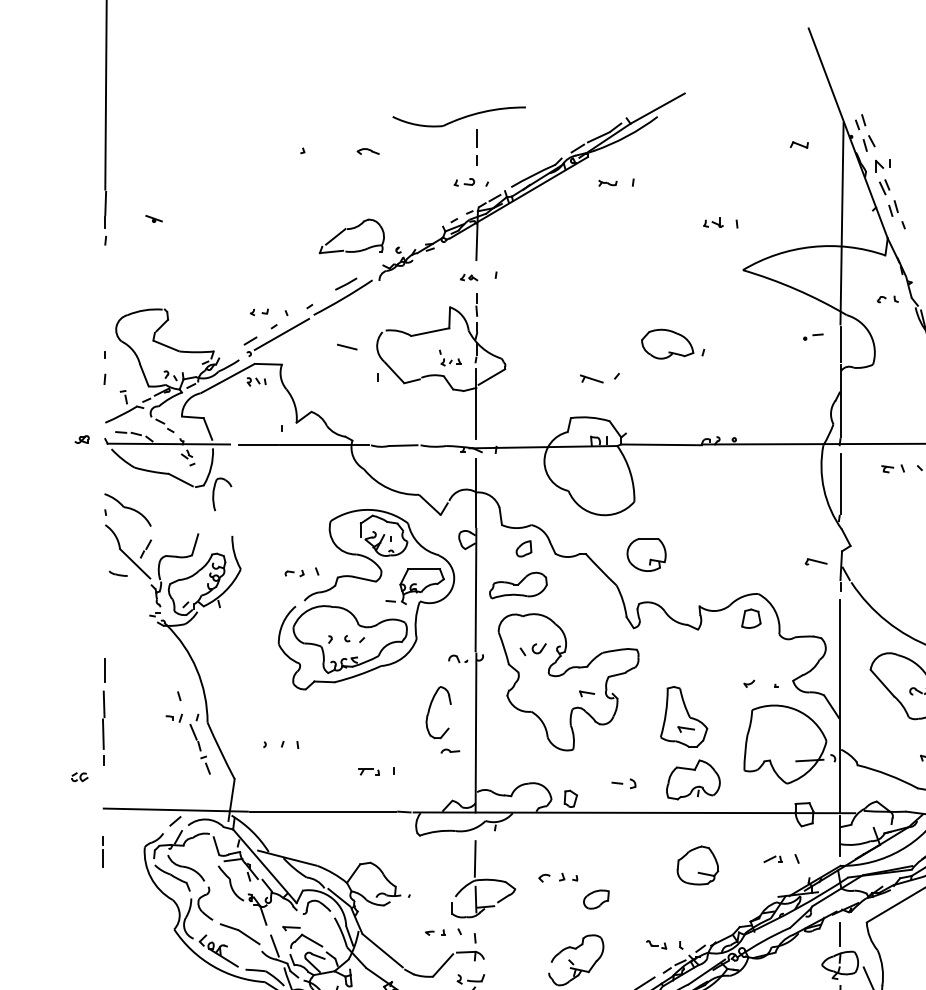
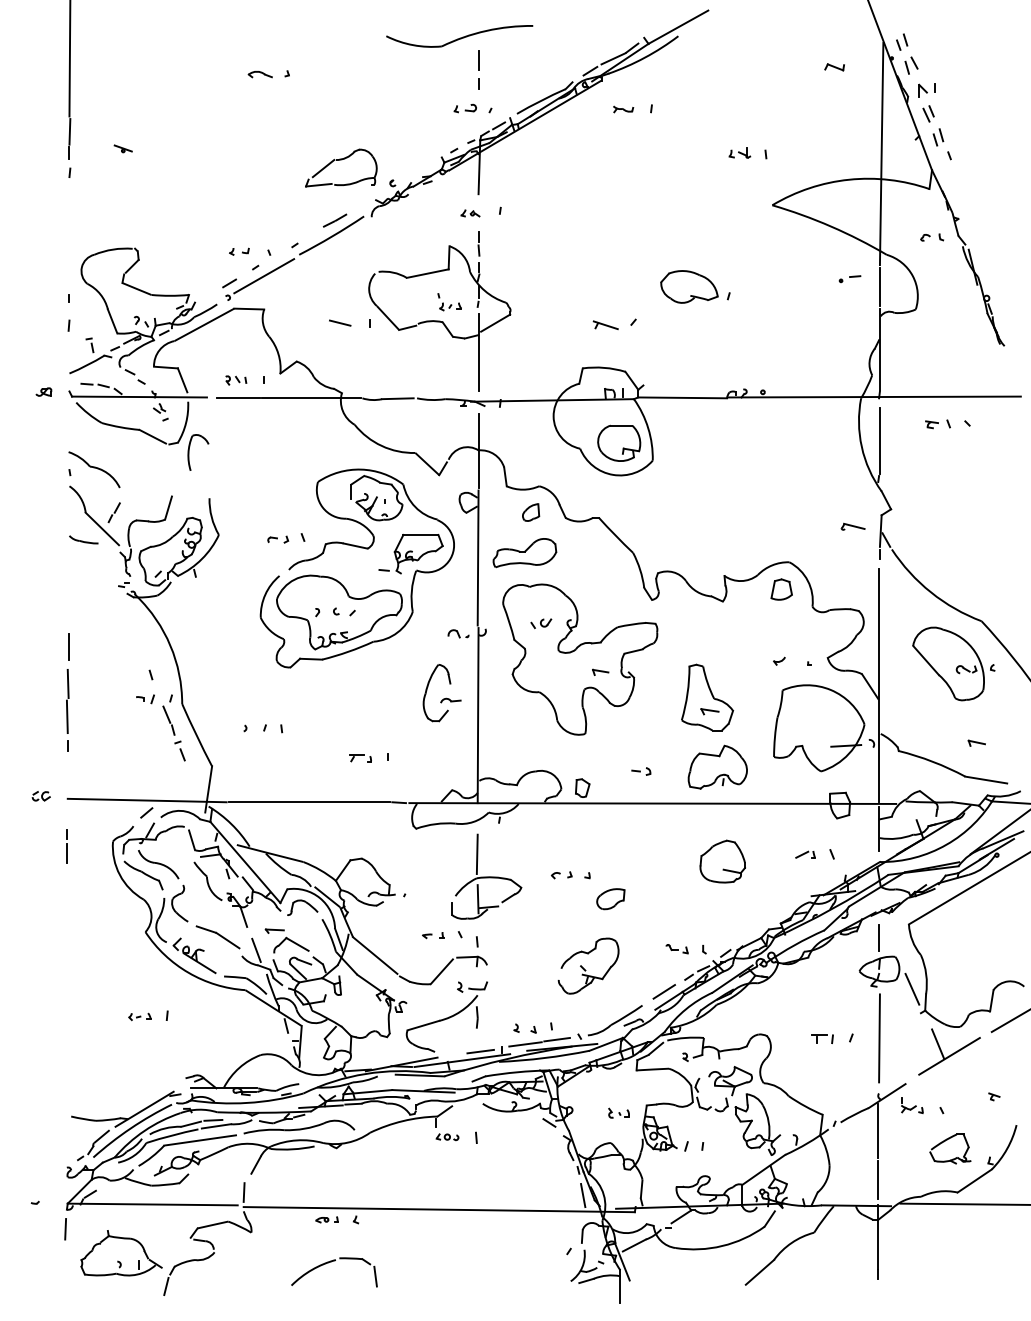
part: (367, 151) -> (259, 74), moved
line: (347, 346) -> (340, 322), moved
part: (256, 381) -> (236, 380), moved
part: (646, 554) -> (619, 442), moved
part: (118, 573) -> (83, 539), size x1.43
part: (533, 649) -> (541, 623), size x0.71
part: (450, 751) -> (450, 700), moved
part: (79, 777) -> (40, 796), moved
part: (624, 783) -> (641, 771), size x0.71
part: (551, 878) -> (561, 875), size x0.71

